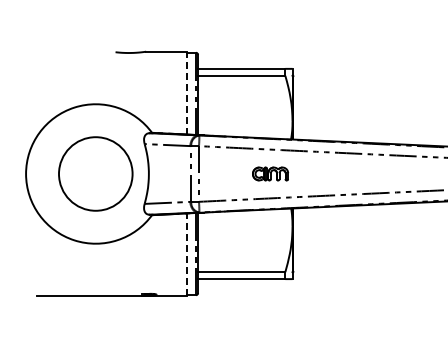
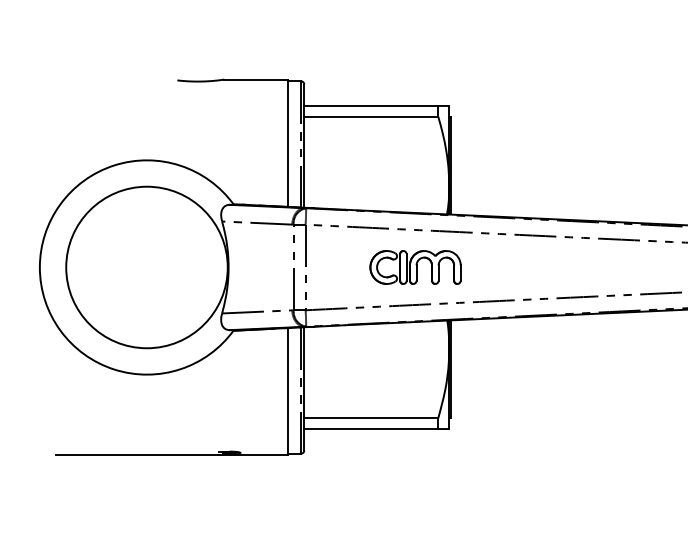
line: (187, 92) -> (287, 142), dashed -> solid
circle: (95, 173) -> (146, 266), size x1.43
part: (270, 173) -> (415, 266), size x1.67
line: (187, 254) -> (287, 391), dashed -> solid

